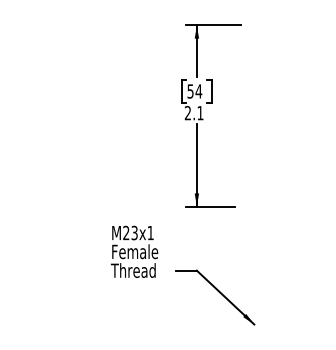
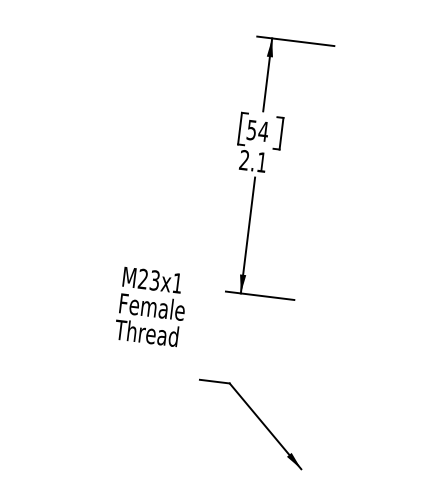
text: (134, 251) -> (151, 306), moved

